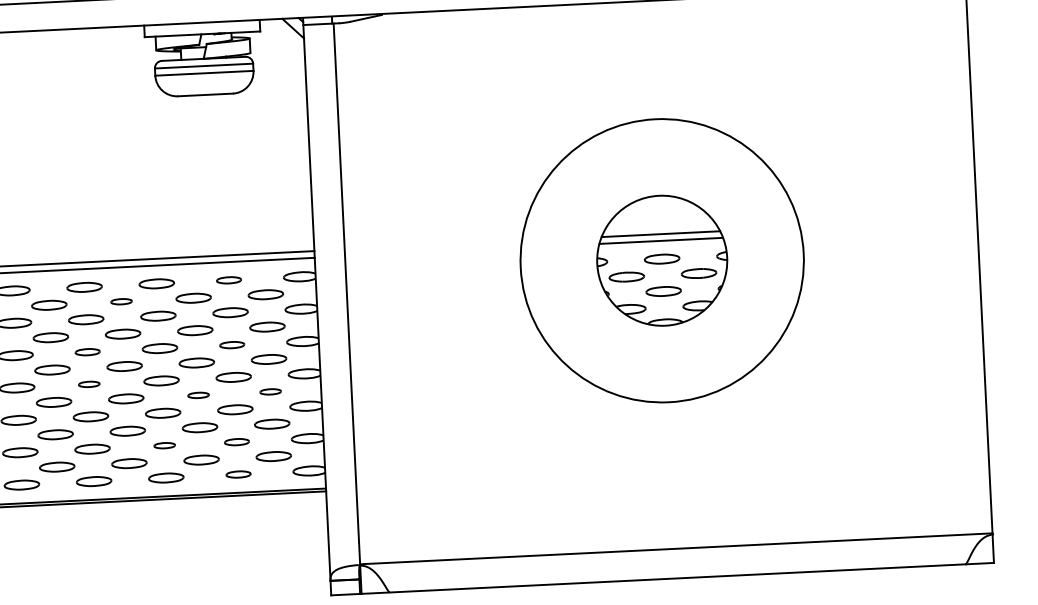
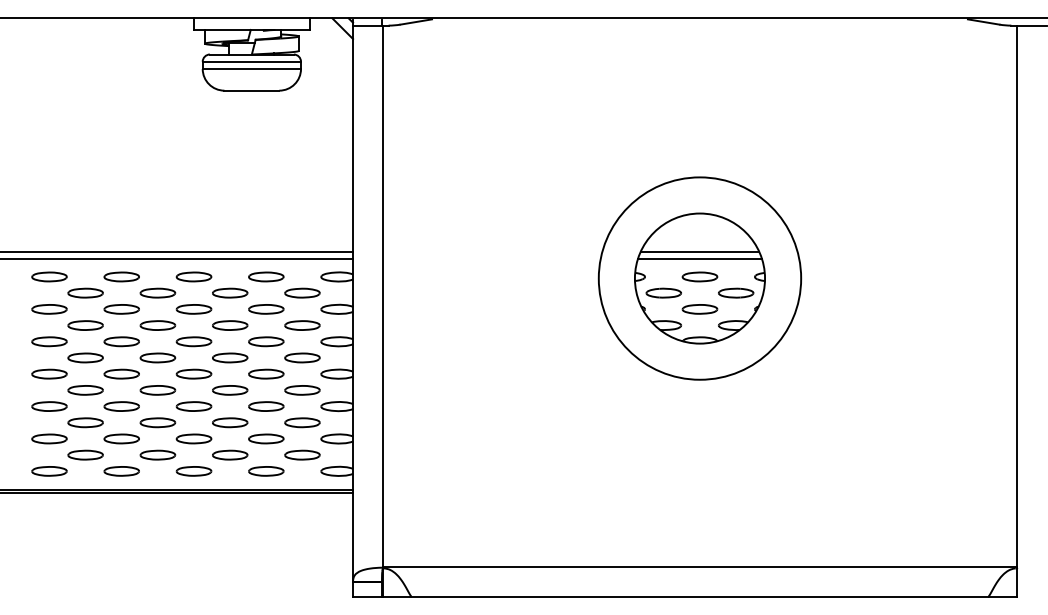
circle: (661, 260) -> (699, 278), size x0.71
part: (229, 279) -> (266, 276), size x1.43
part: (121, 301) -> (157, 292), size x1.67
part: (232, 344) -> (266, 341), size x1.43
part: (87, 351) -> (121, 341), size x1.43
part: (89, 383) -> (121, 373), size x1.67
part: (270, 391) -> (302, 390), size x1.67
part: (198, 395) -> (230, 390), size x1.67
part: (237, 441) -> (266, 438), size x1.43
part: (164, 445) -> (193, 438), size x1.67
part: (238, 474) -> (266, 471), size x1.43

